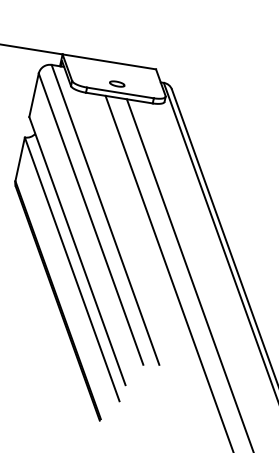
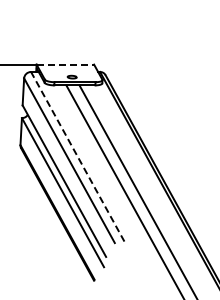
line: (109, 61) -> (65, 64), solid -> dashed
line: (105, 214) -> (77, 156), solid -> dashed

